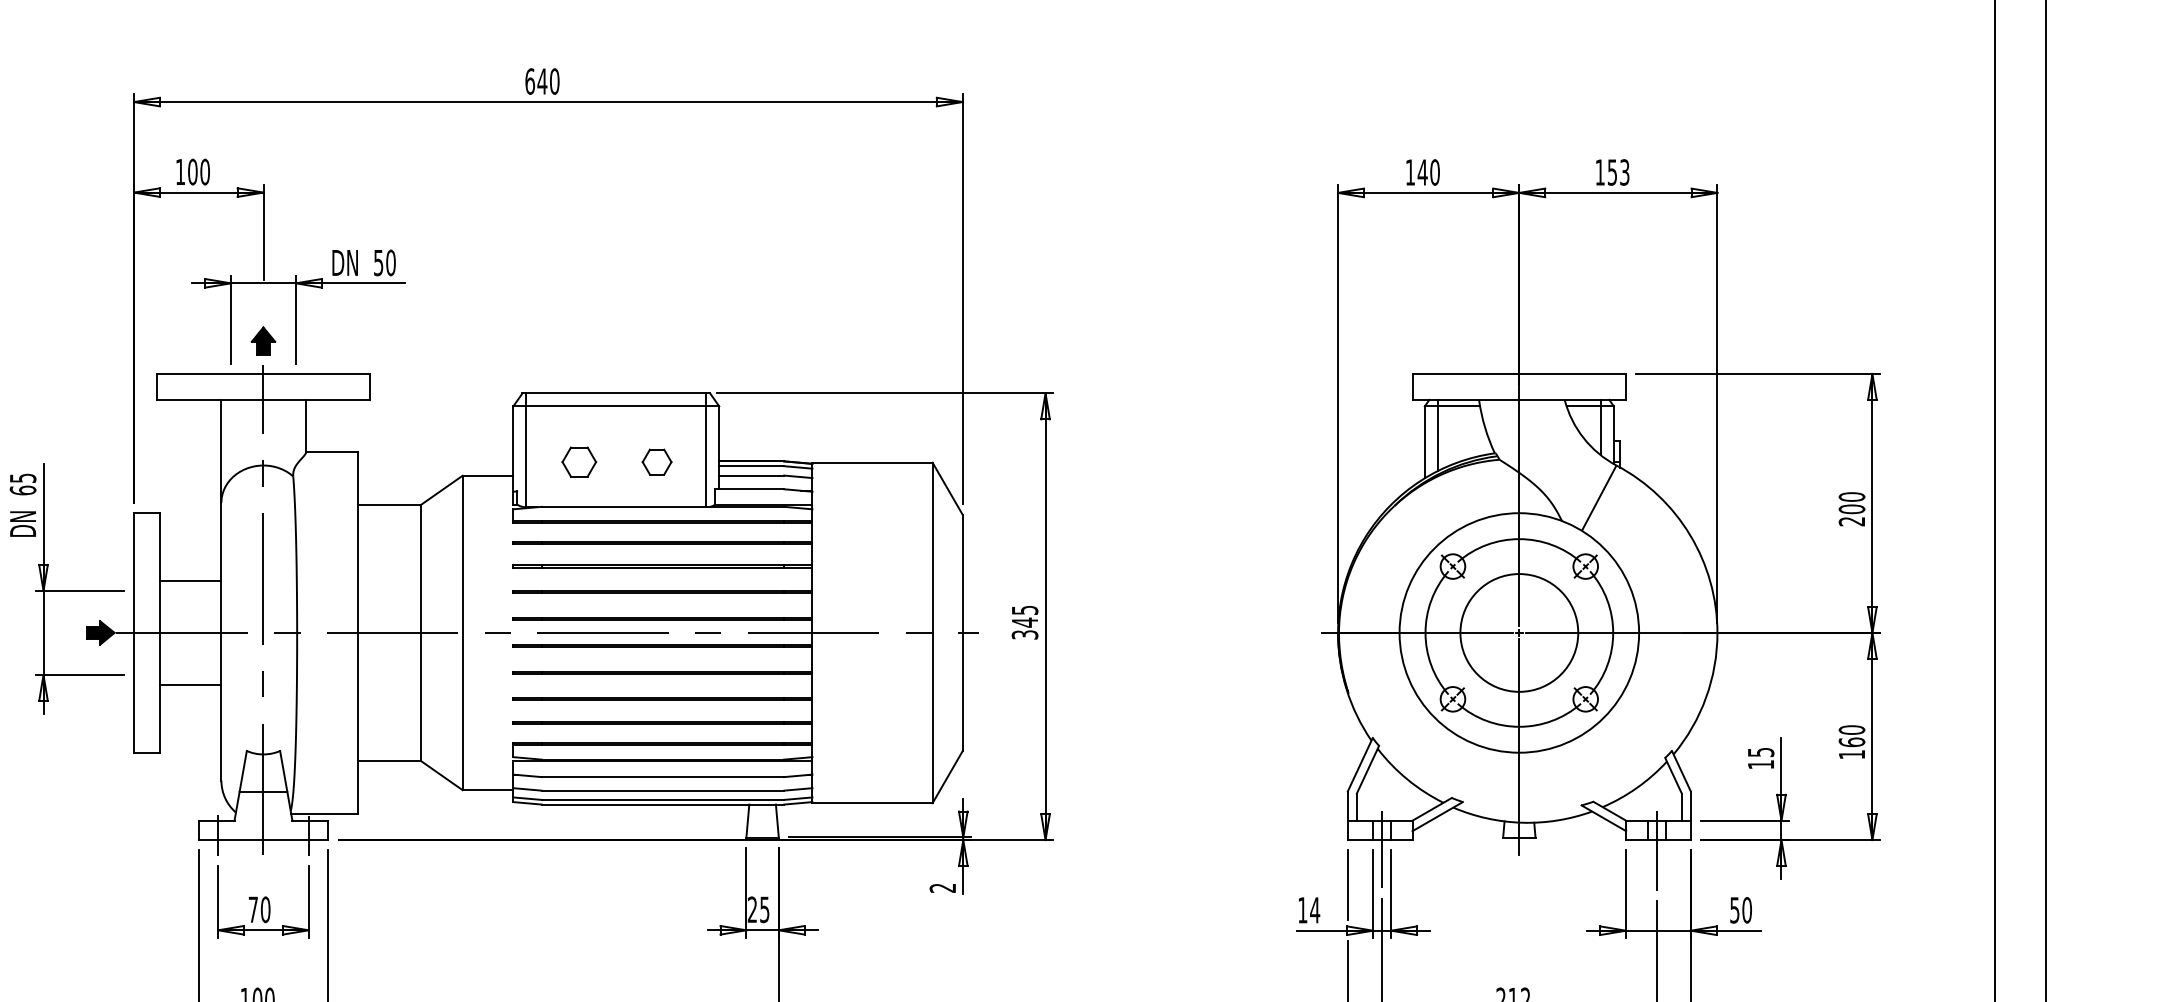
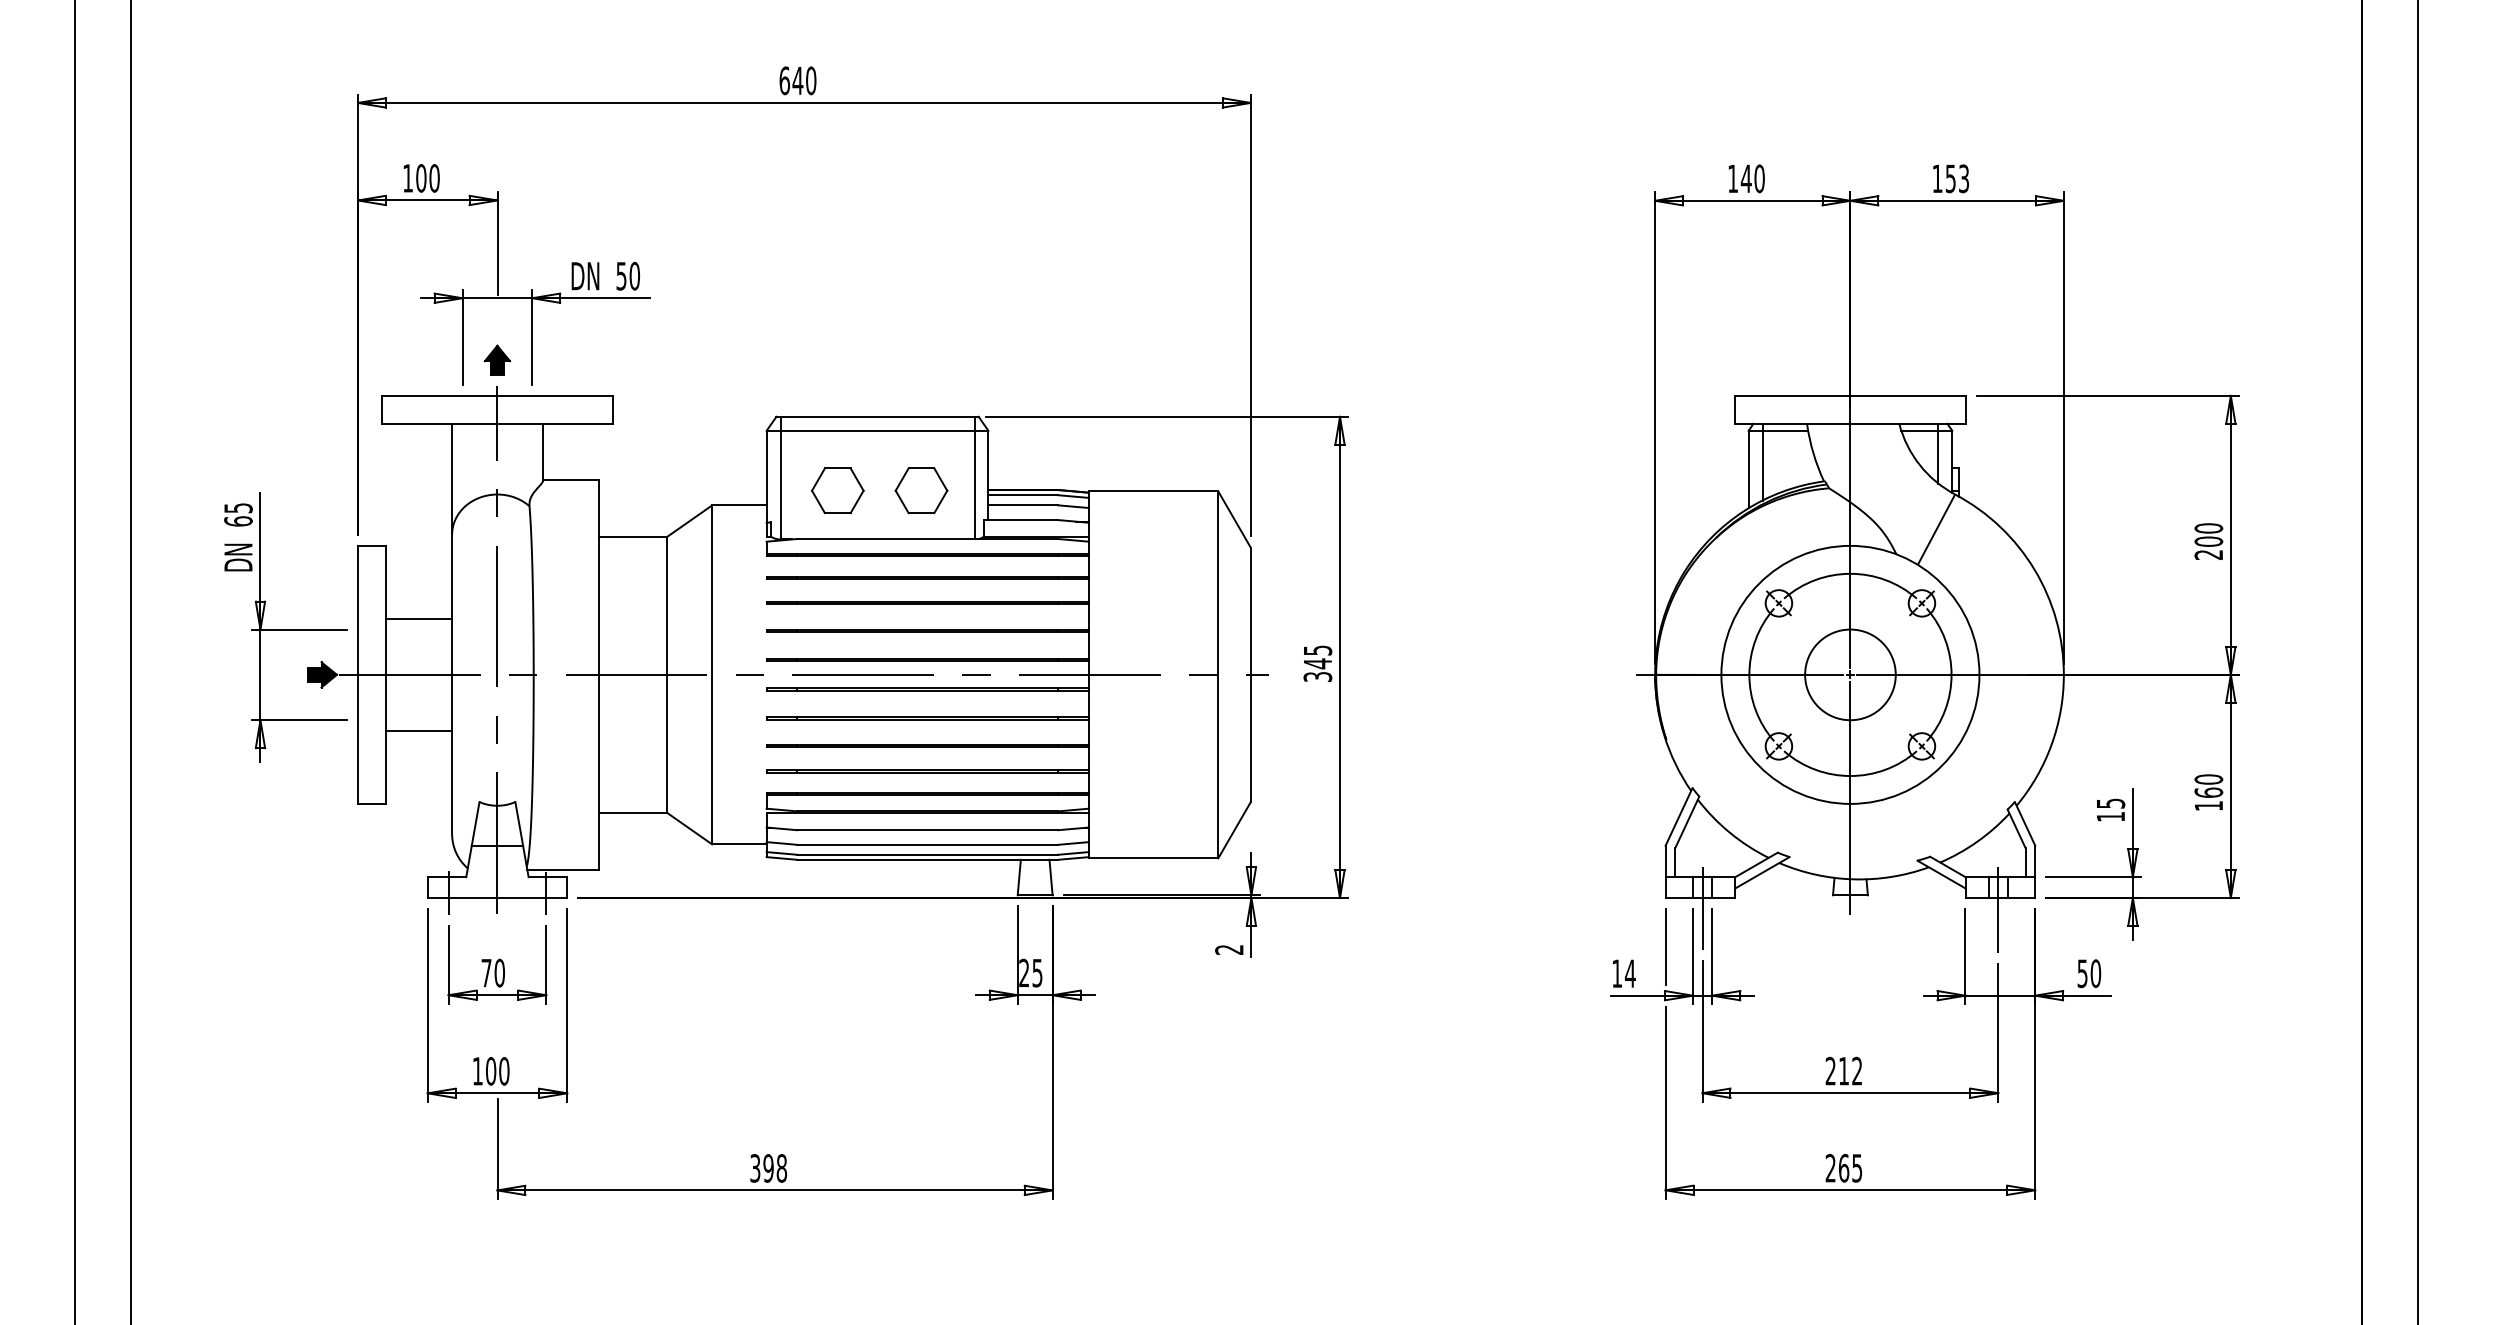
part: (579, 461) -> (837, 490), size x1.43
part: (657, 461) -> (921, 490), size x1.67
circle: (1519, 632) -> (1850, 674), size x0.71

